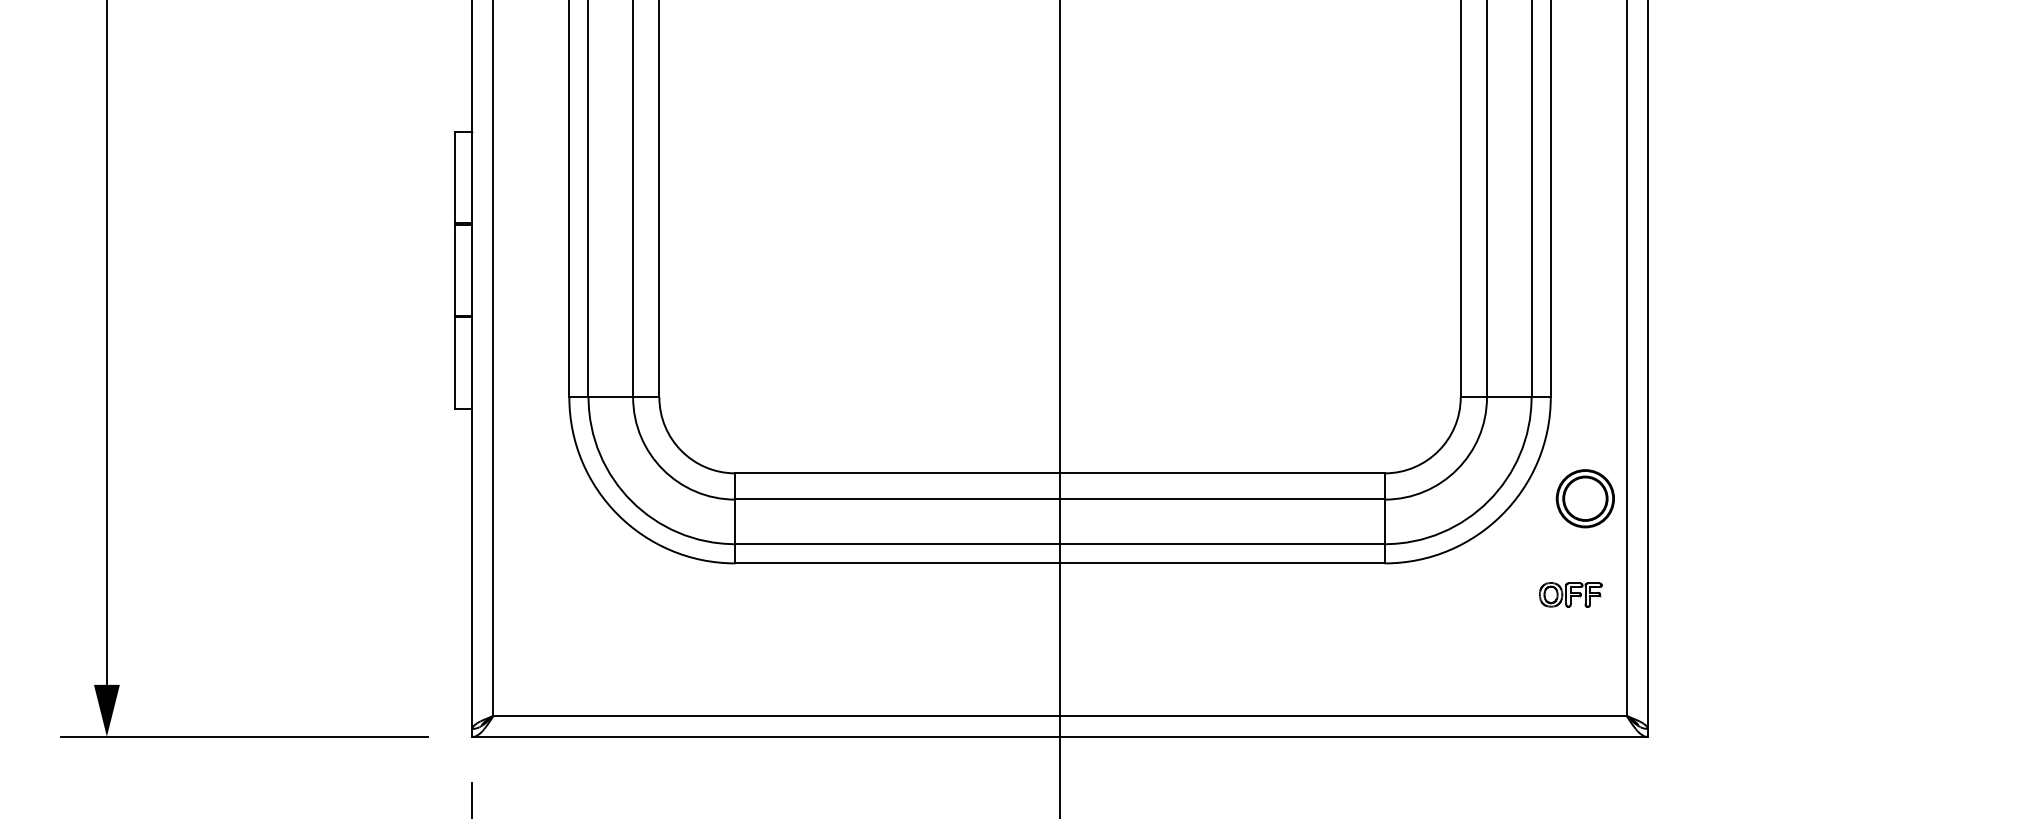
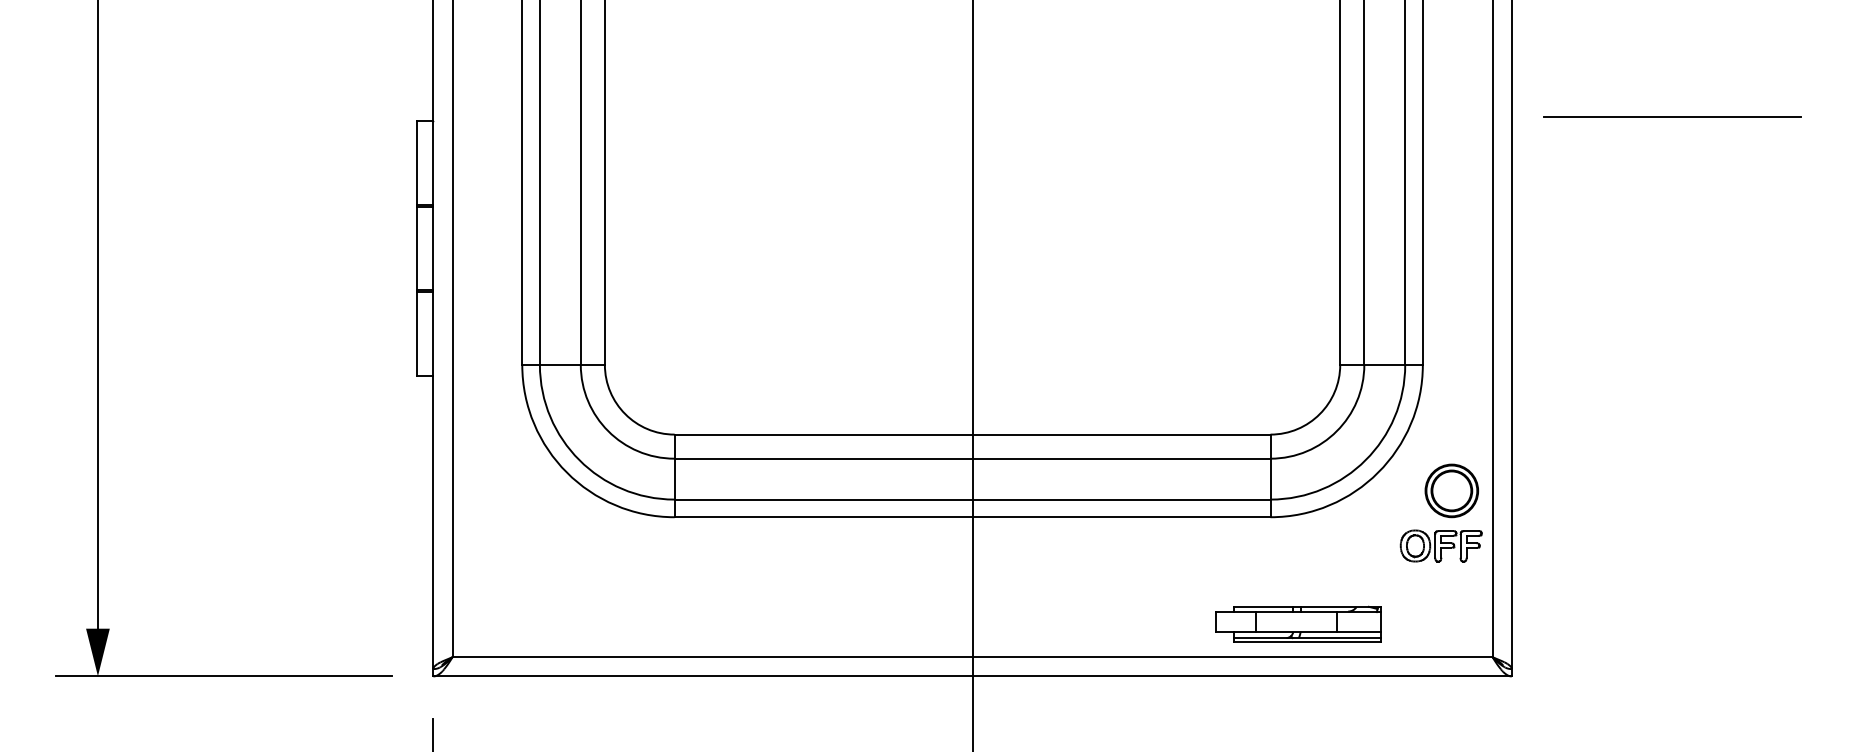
line: (1822, 127) -> (1672, 117), added
part: (1584, 498) -> (1451, 490), moved
part: (1570, 594) -> (1440, 545), size x1.43
part: (1414, 680) -> (1297, 624), added

